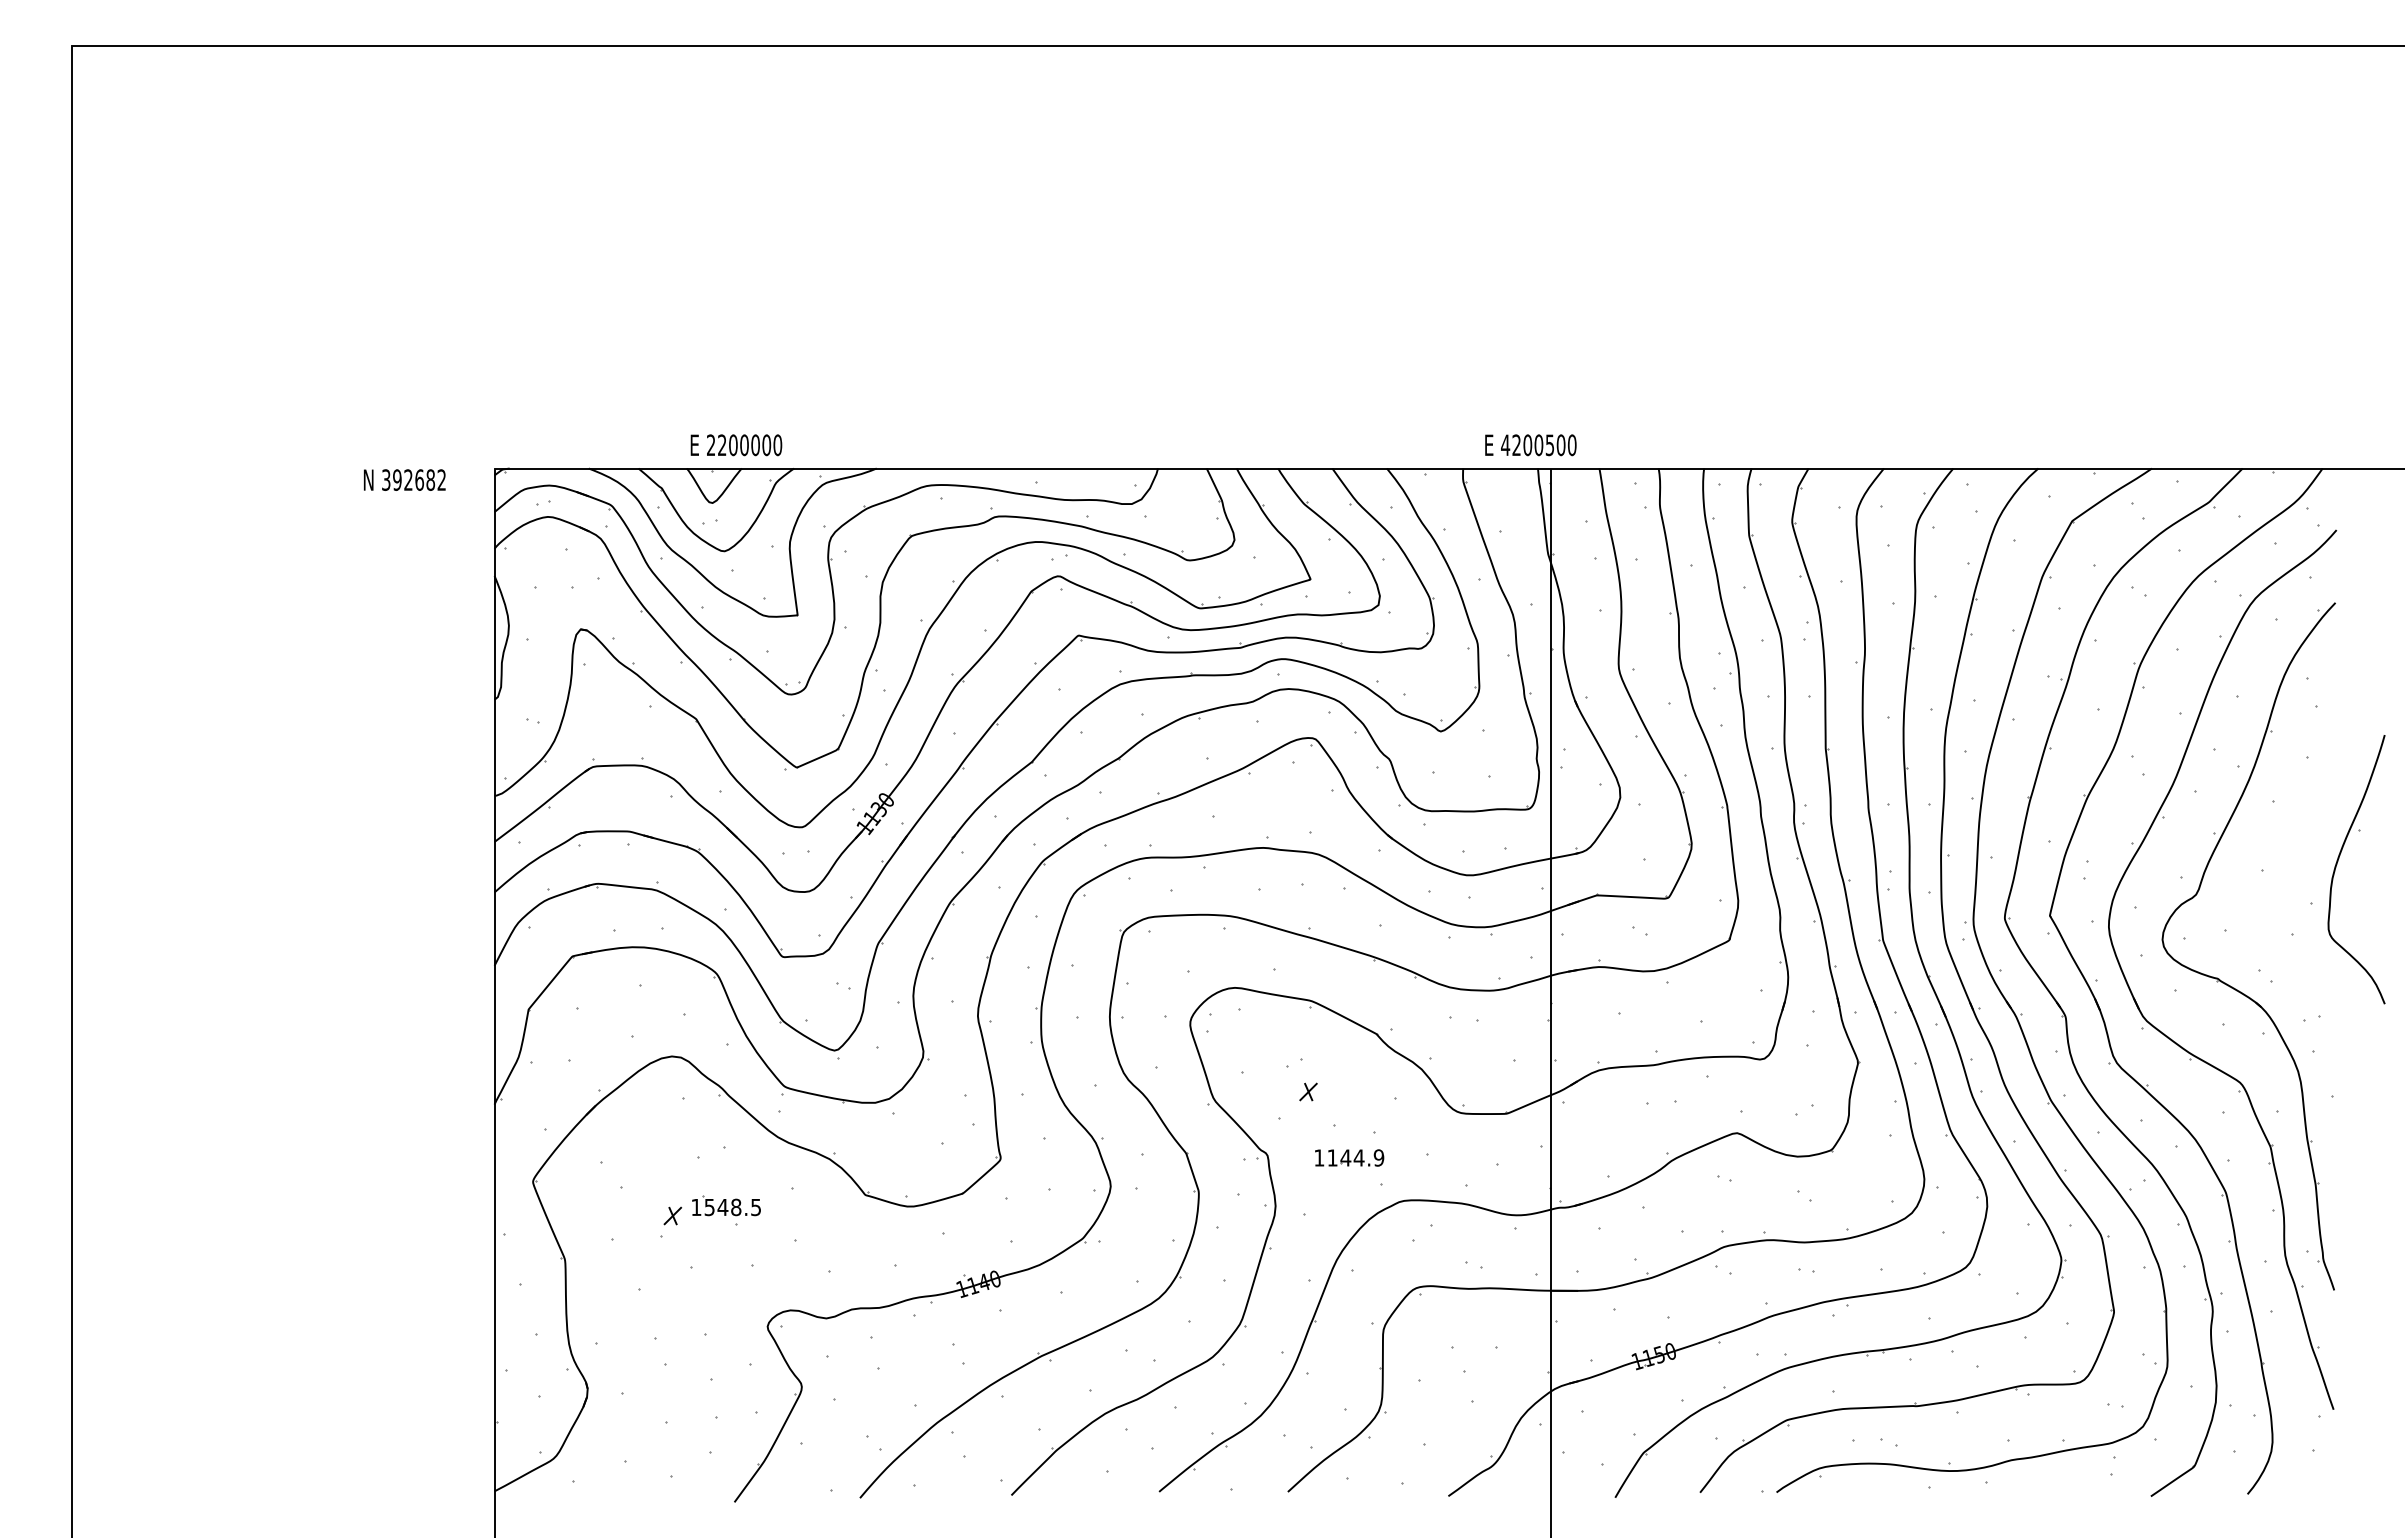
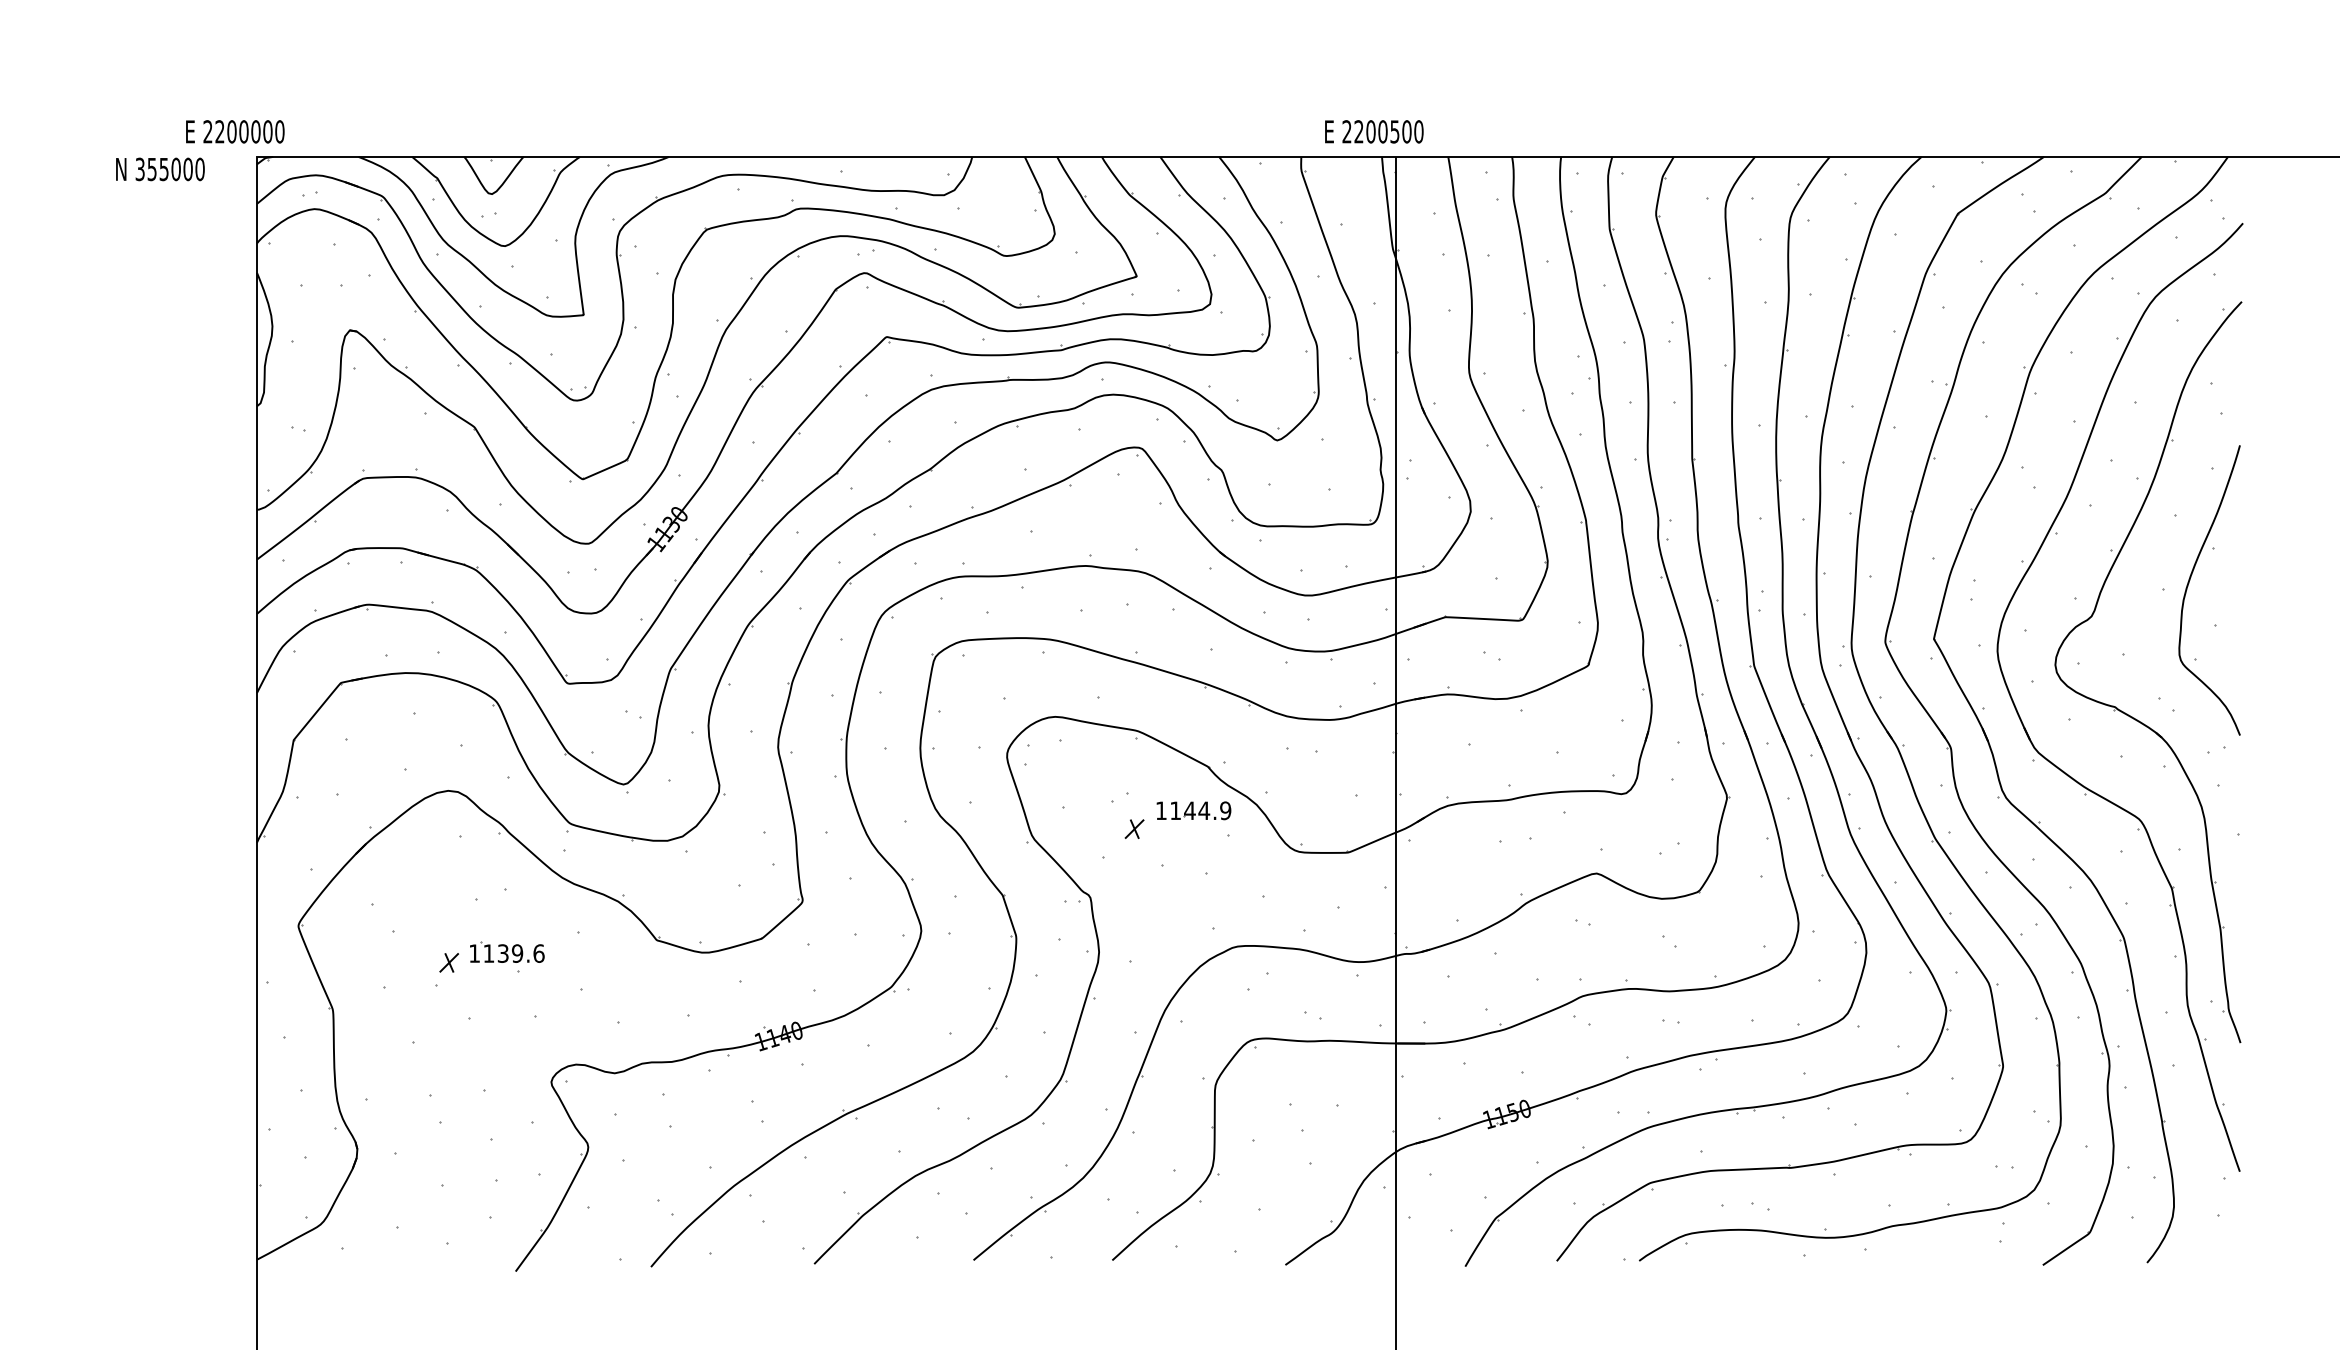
text: (1505, 444) -> (1346, 131), 4200500 -> 2200500
text: (736, 445) -> (235, 132), moved
text: (419, 479) -> (176, 168), 392682 -> 355000
part: (2337, 864) -> (2189, 584), moved
part: (1349, 1157) -> (1193, 810), moved
text: (732, 1207) -> (513, 953), 1548.5 -> 1139.6

